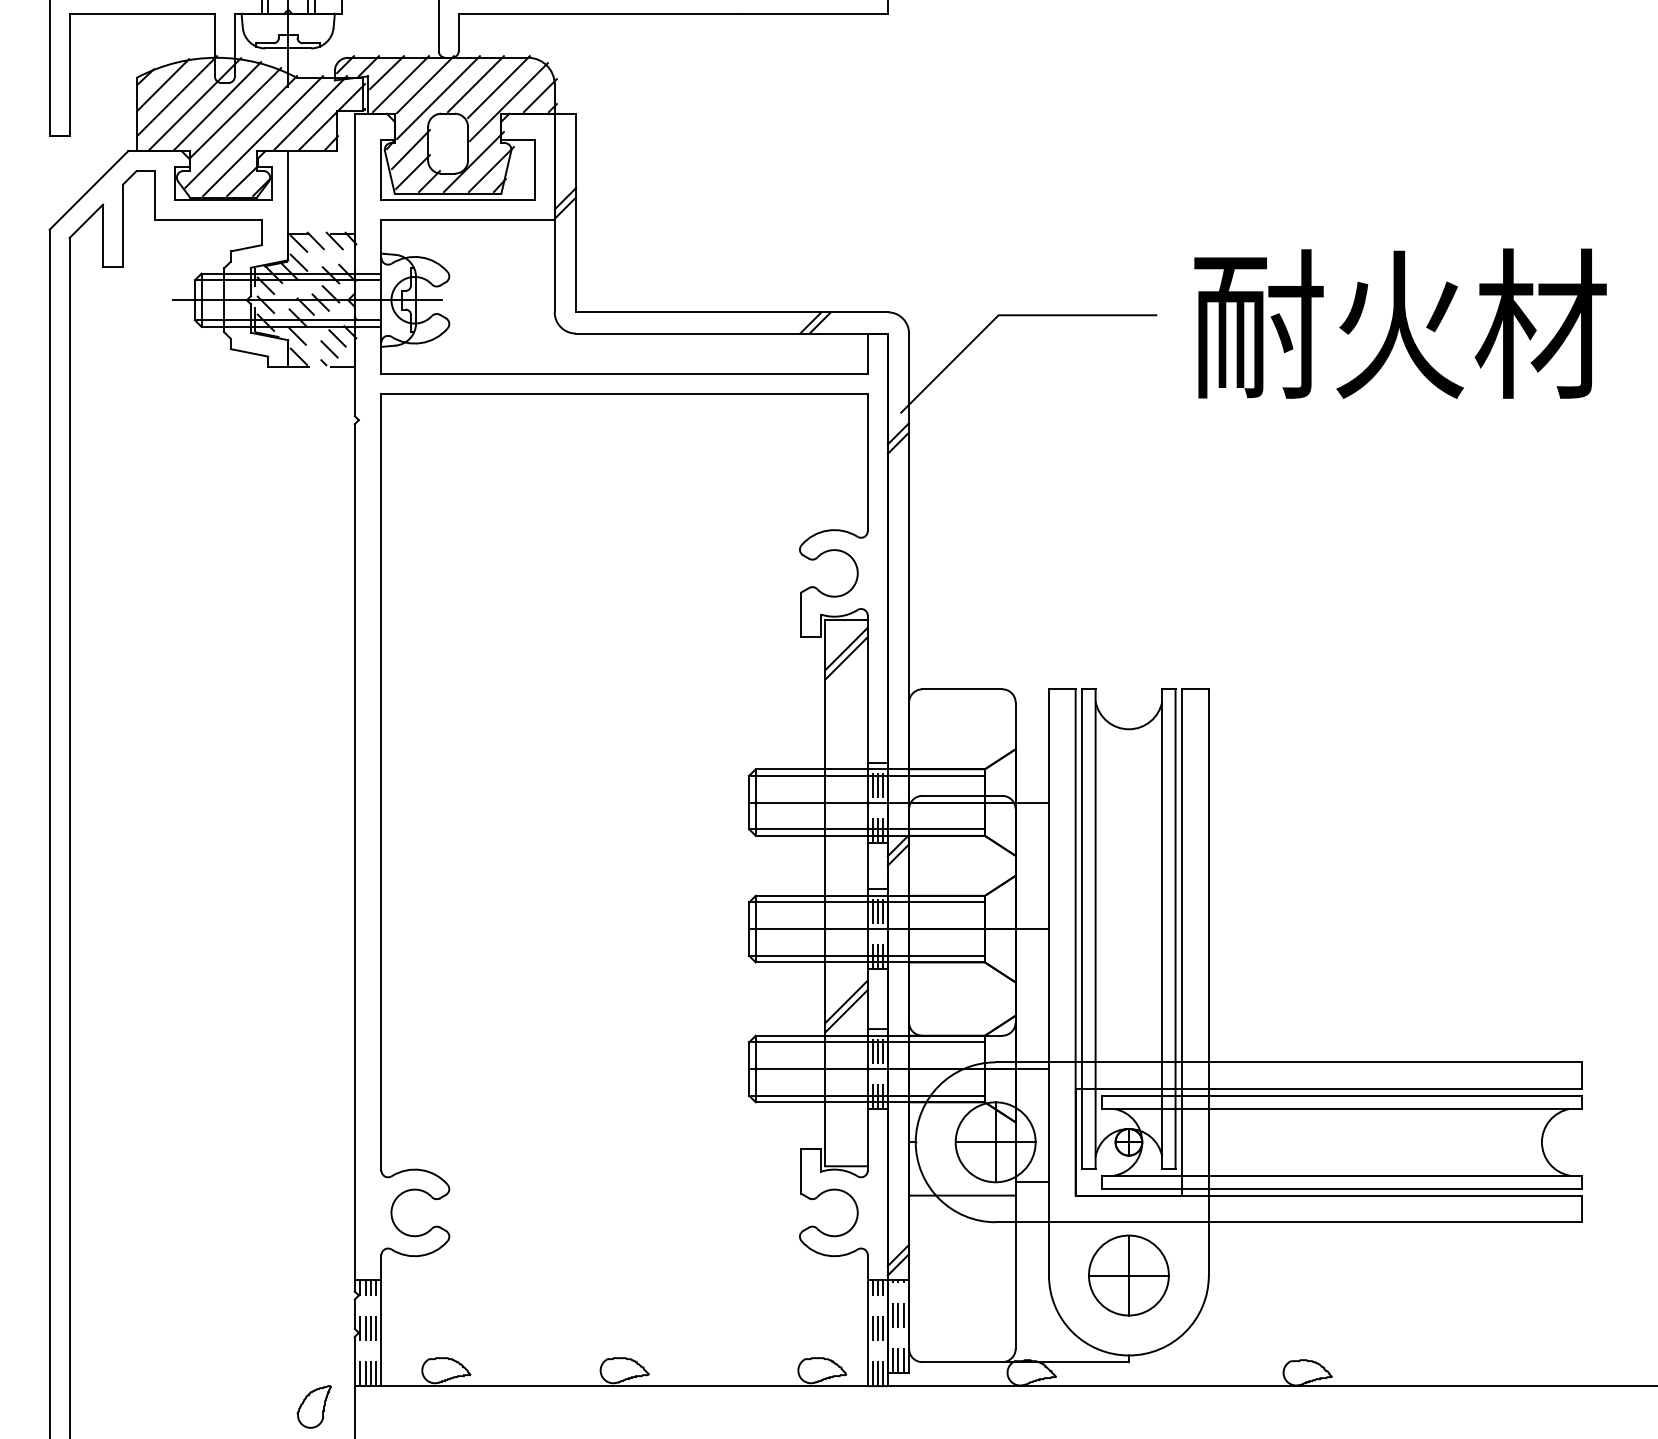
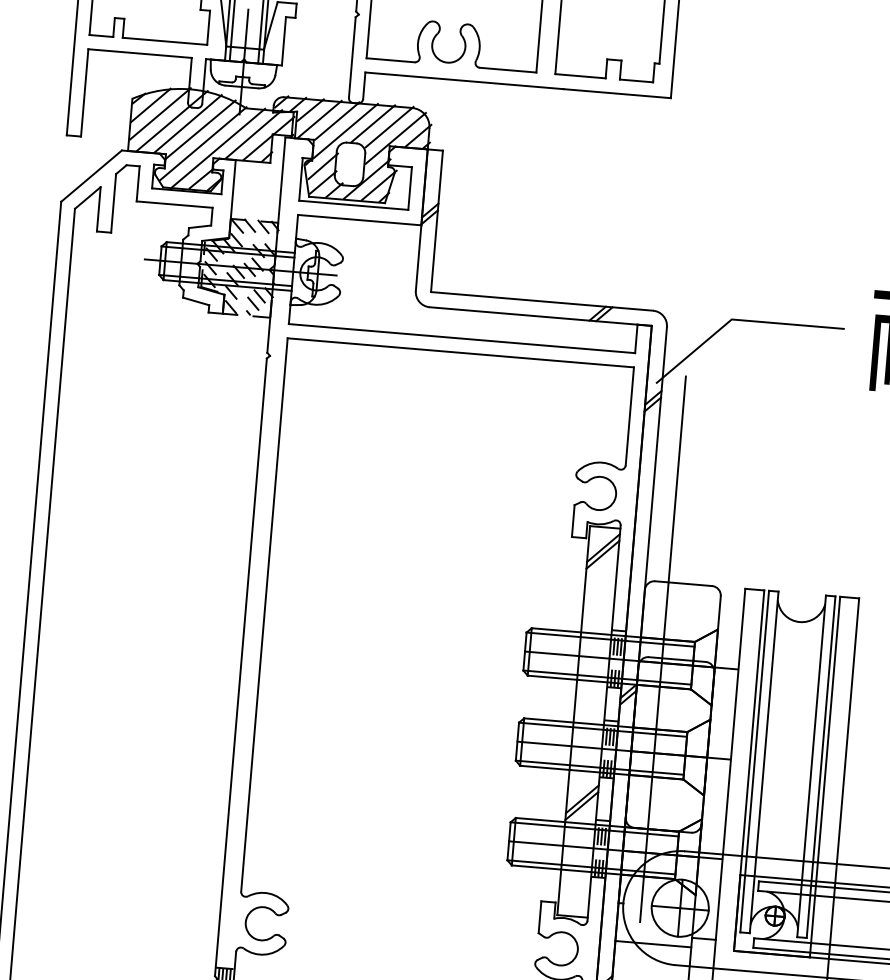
line: (941, 783) -> (663, 649), added

